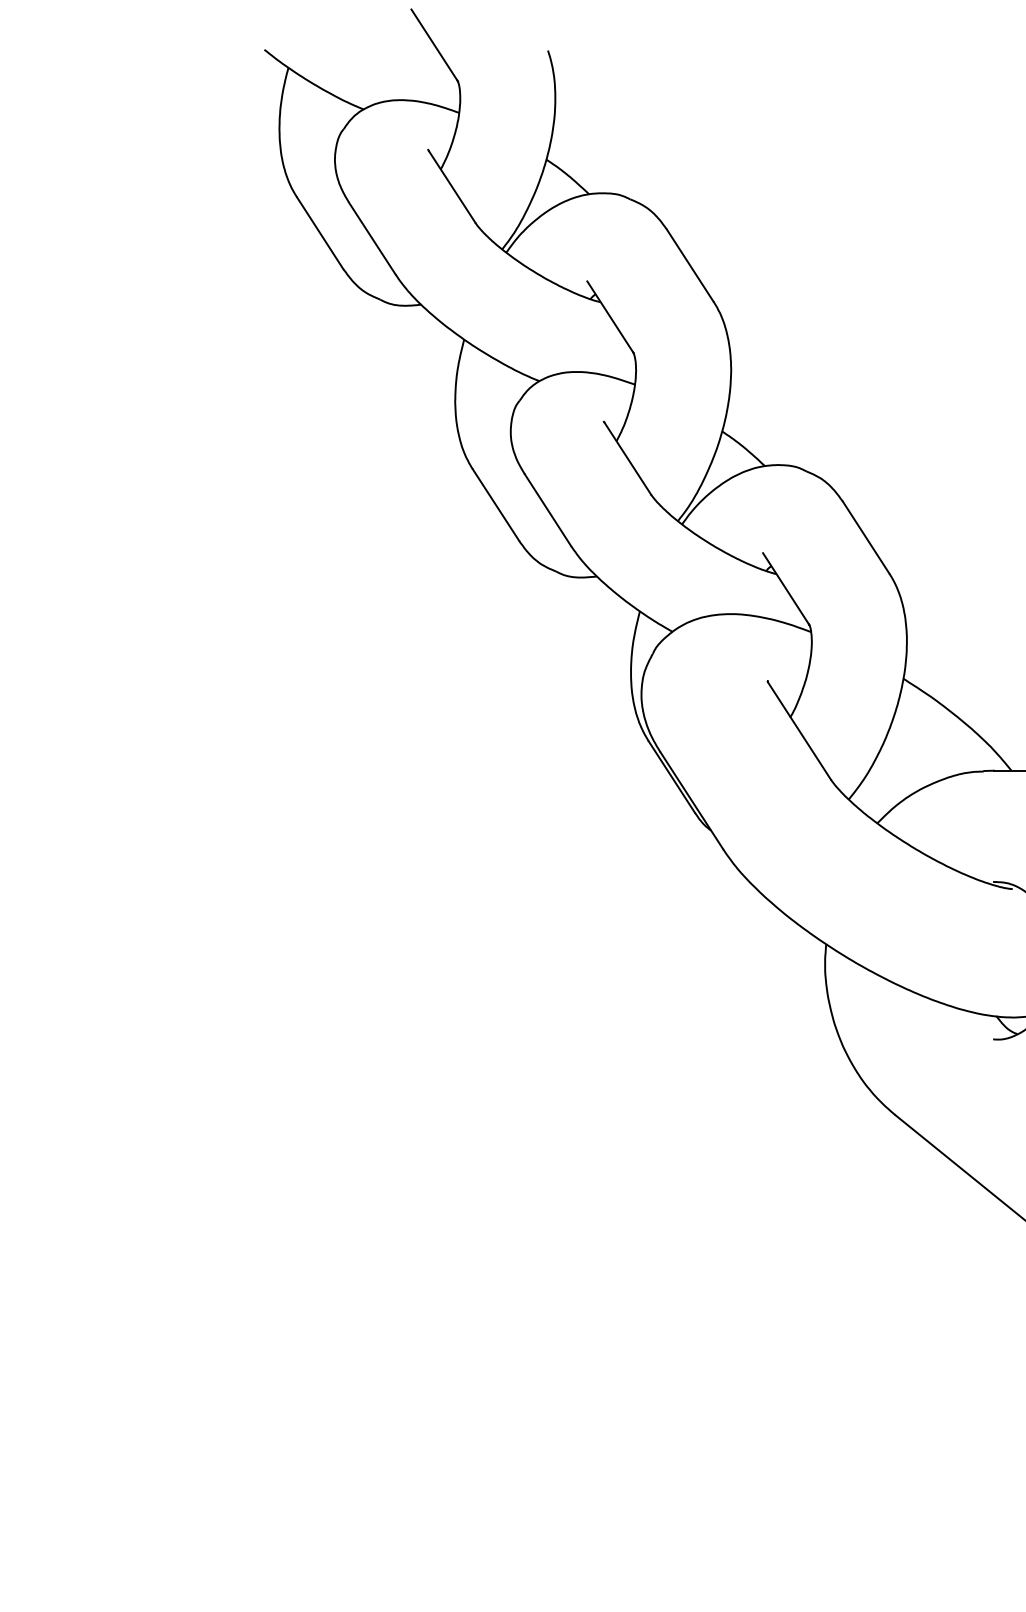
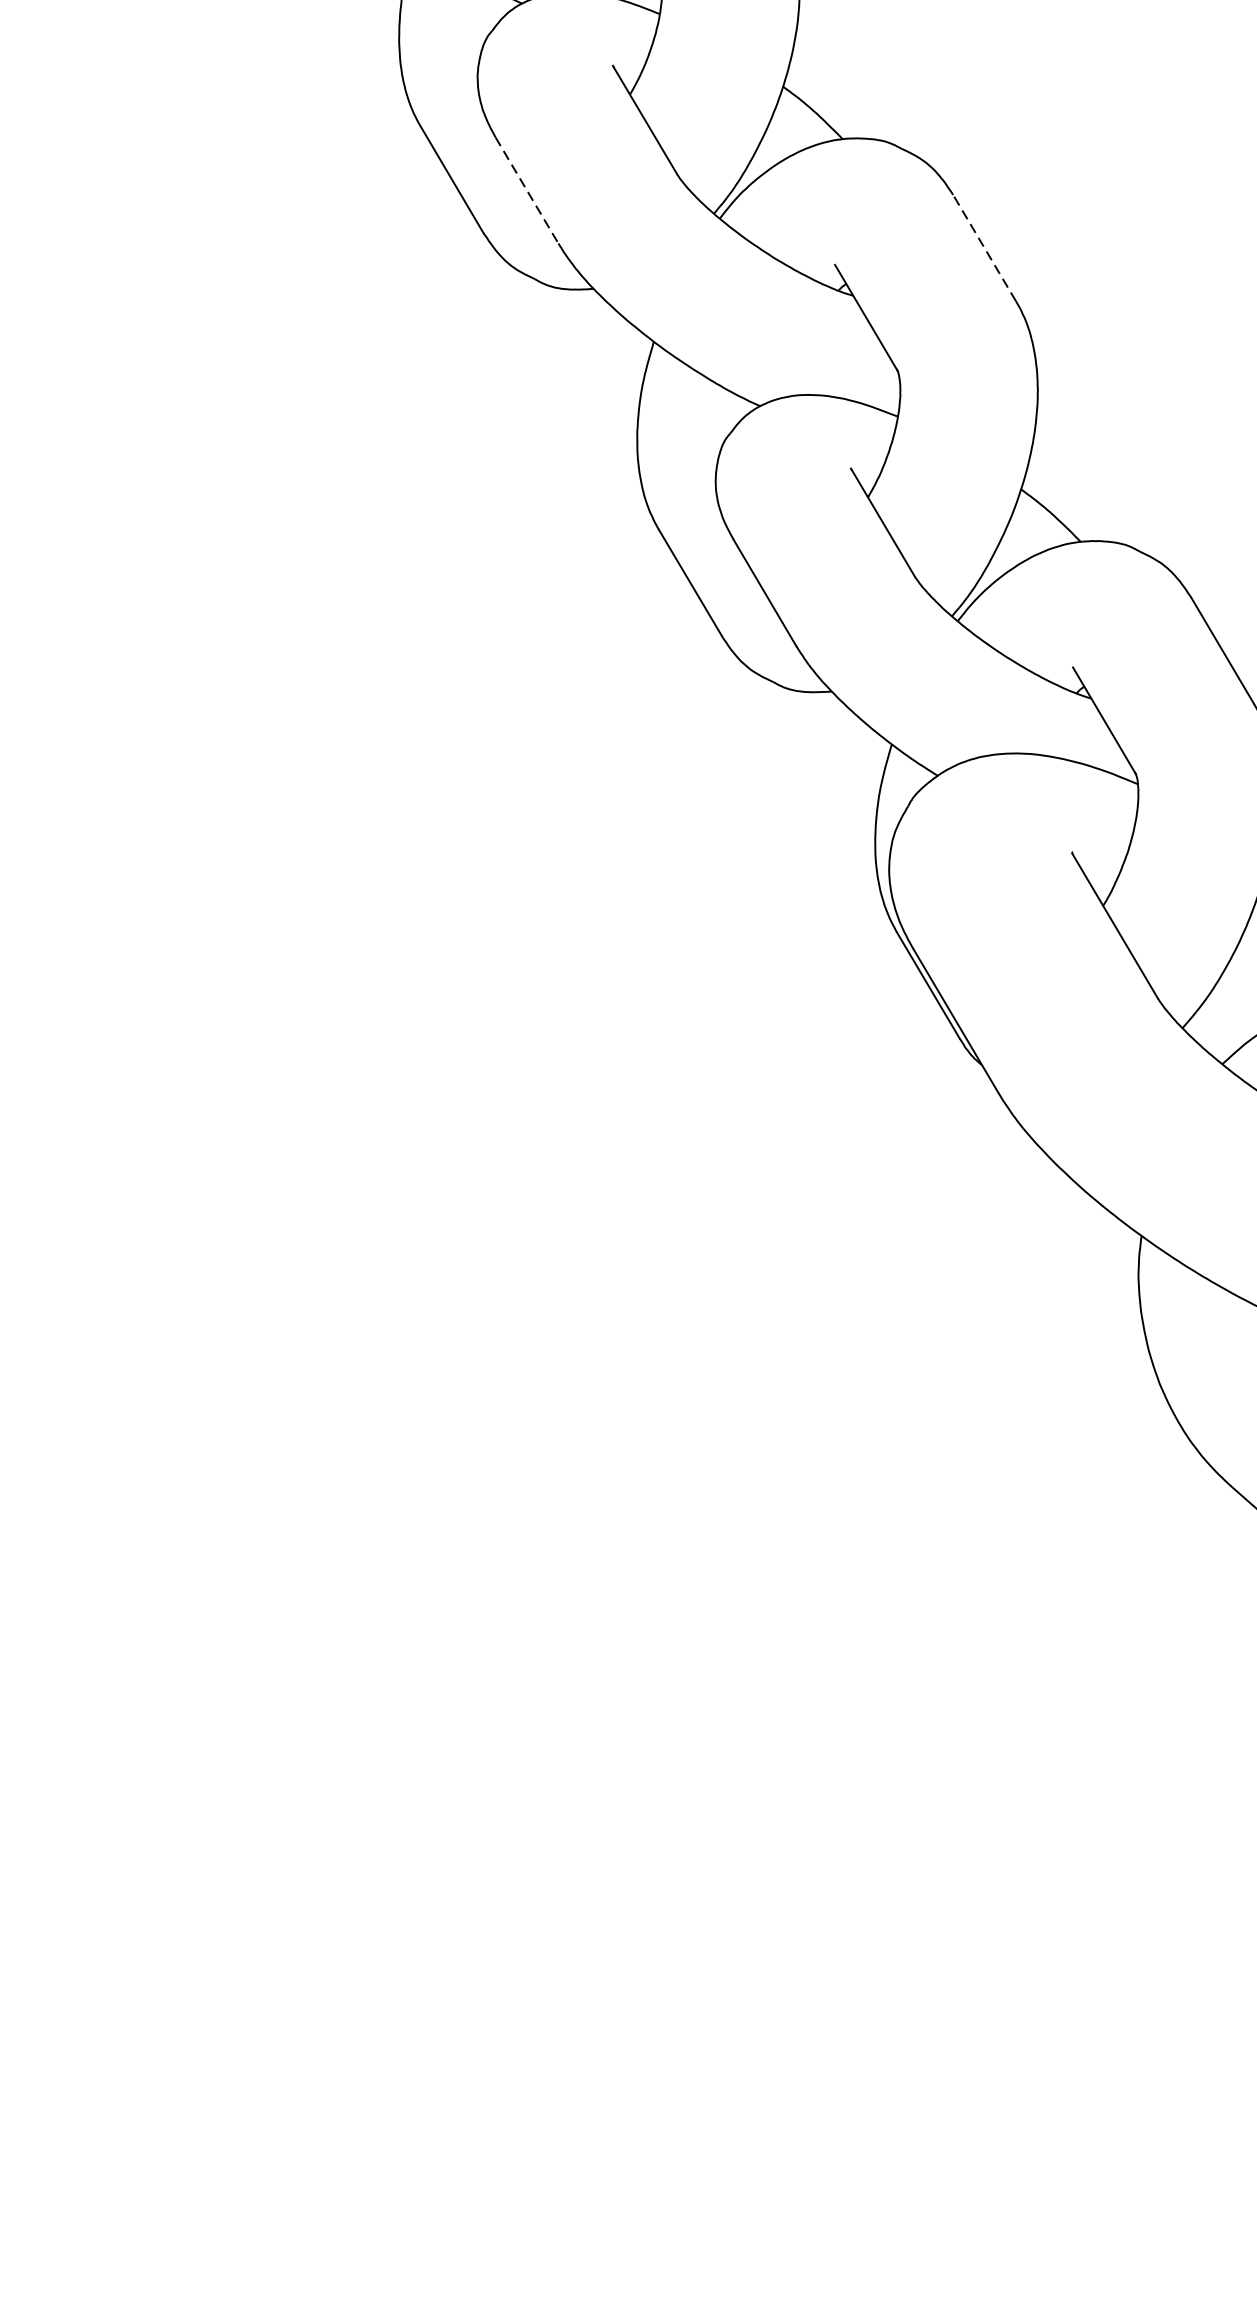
line: (372, 238) -> (527, 190), solid -> dashed
line: (690, 265) -> (984, 247), solid -> dashed

